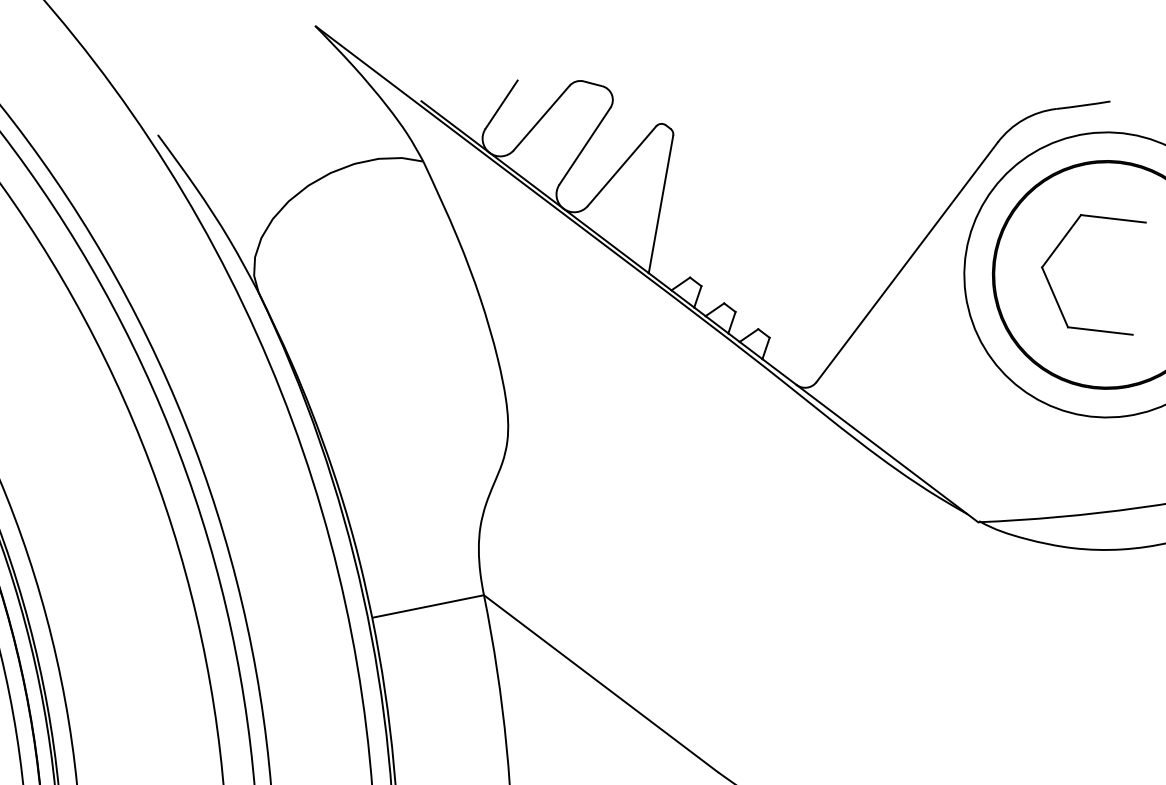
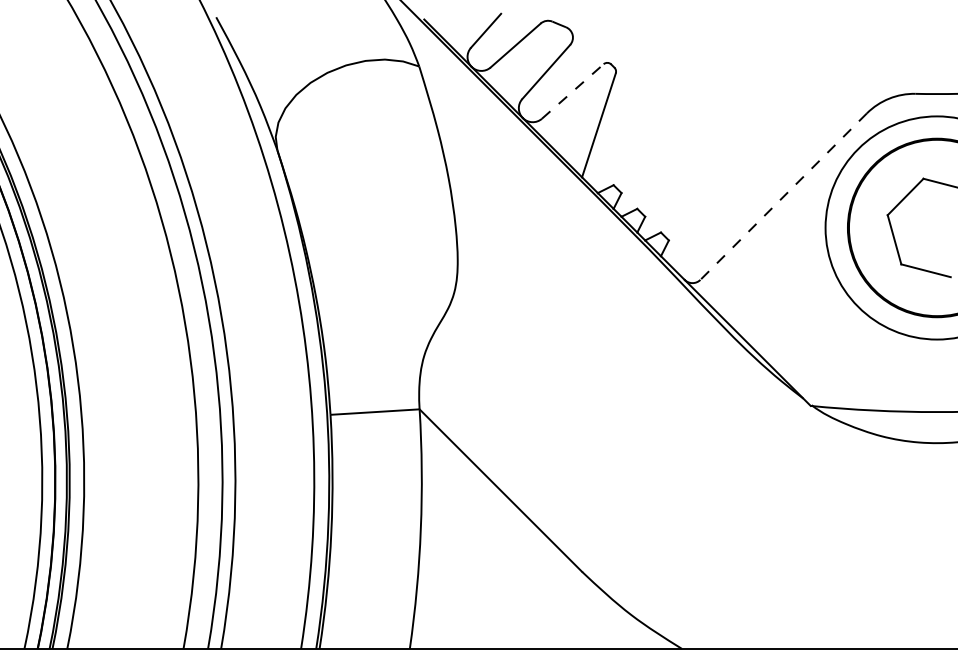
line: (622, 166) -> (573, 91), solid -> dashed
line: (906, 262) -> (783, 196), solid -> dashed

